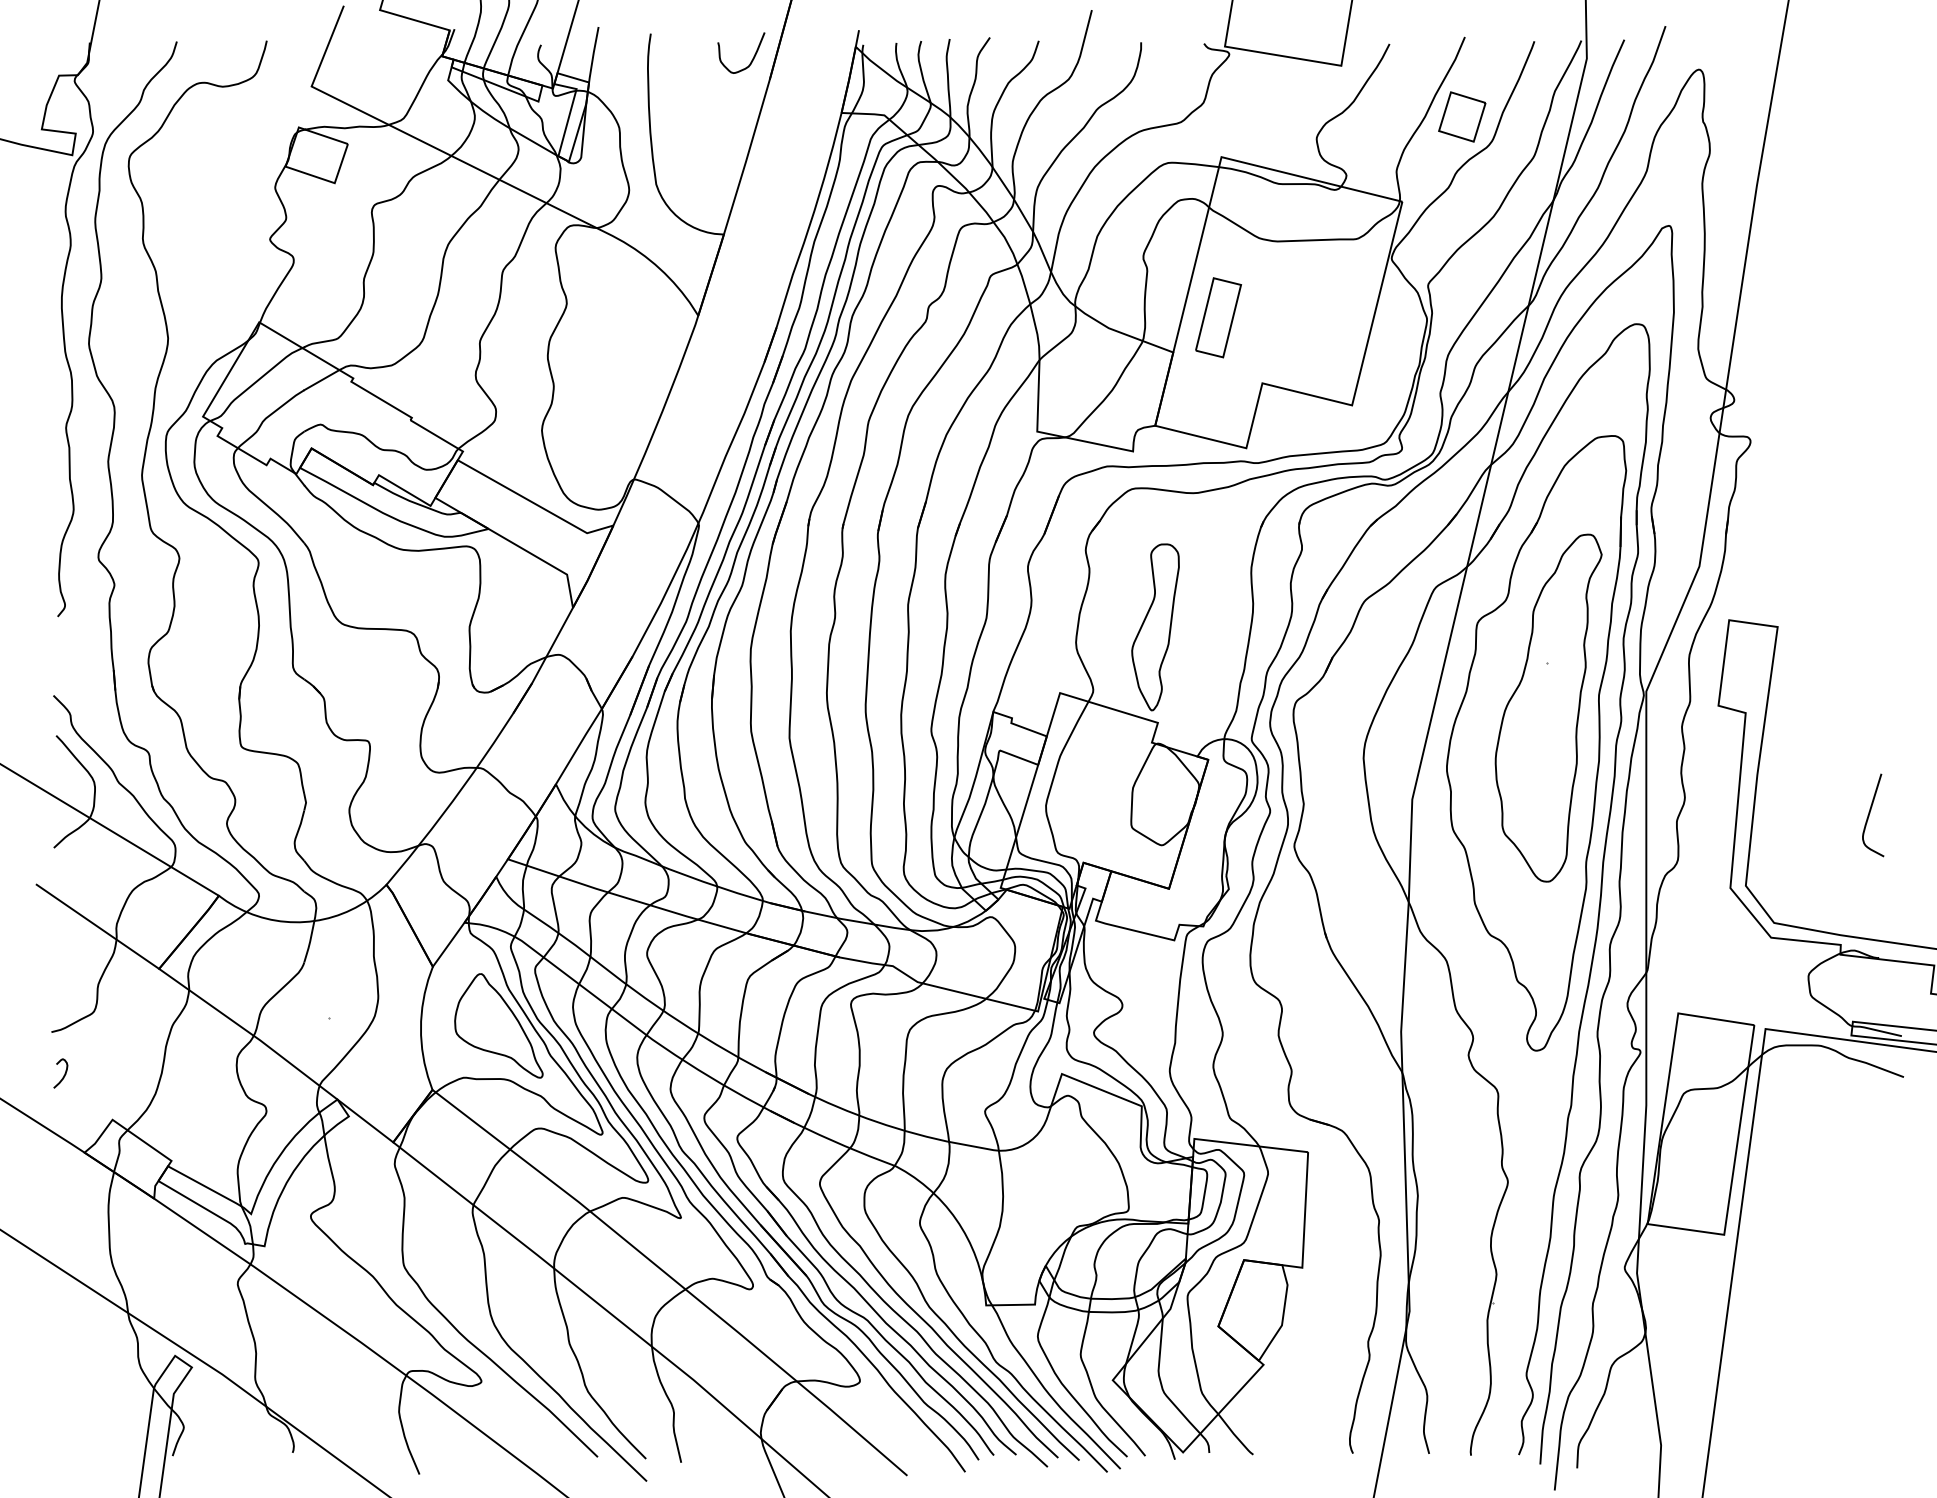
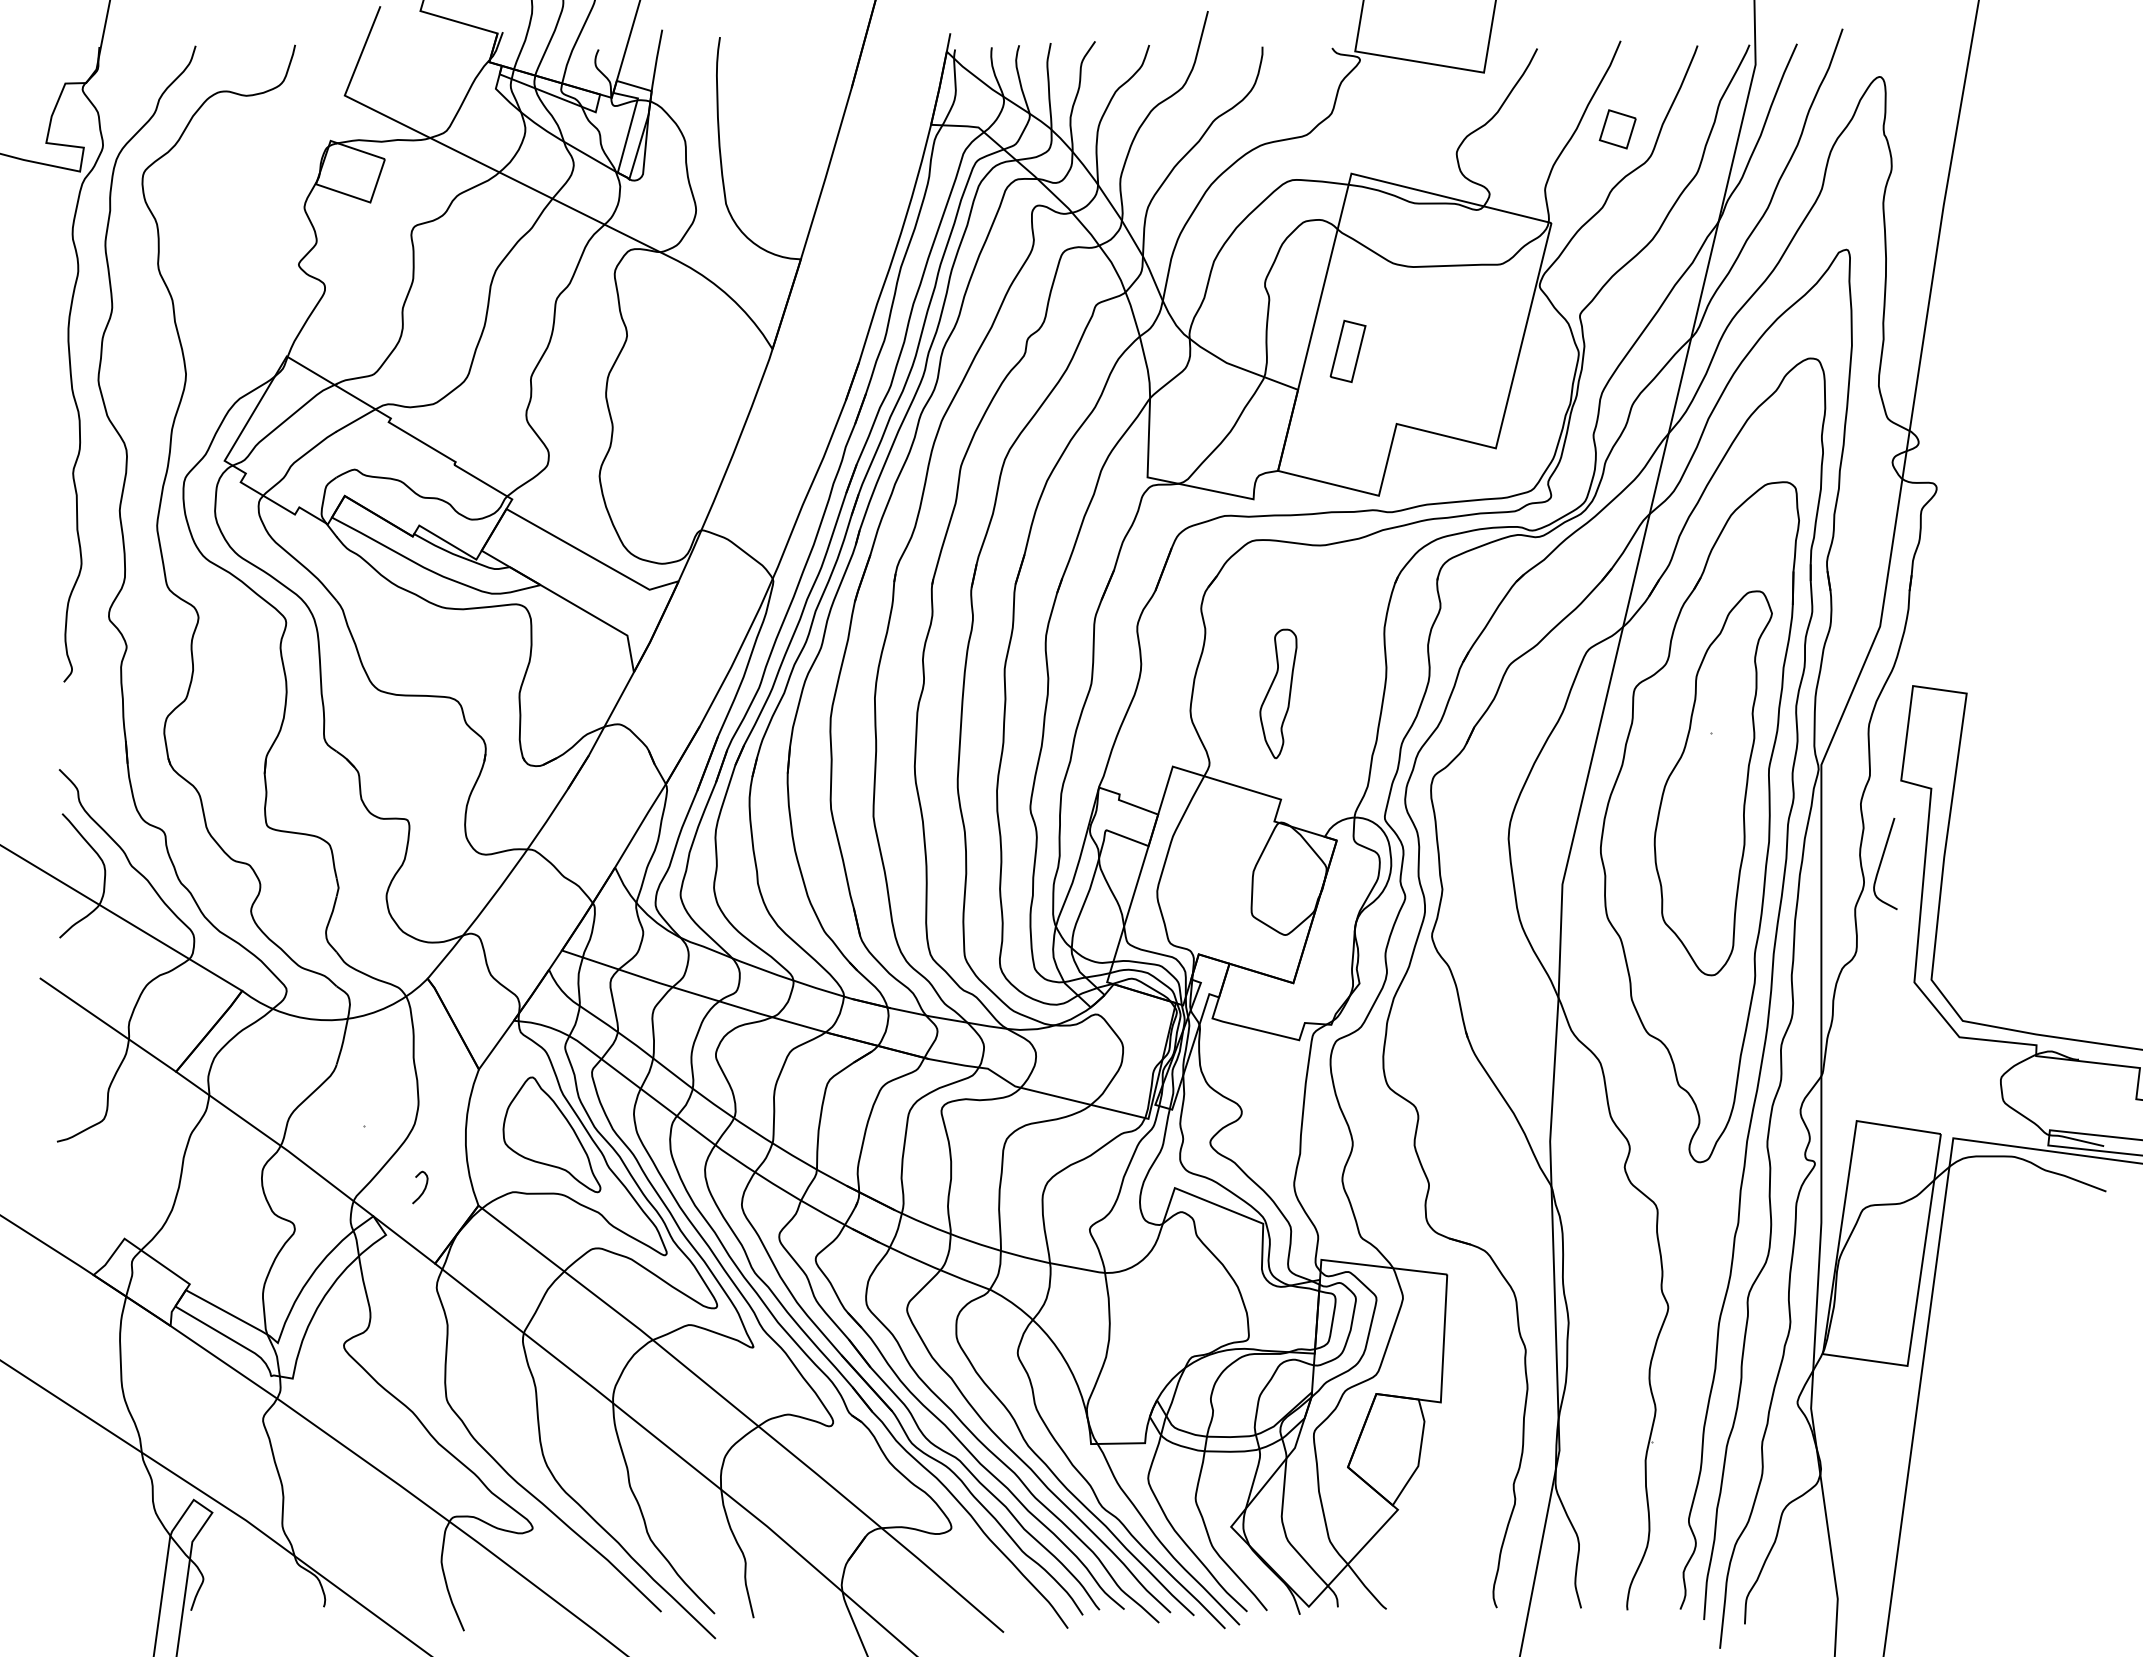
curve: (752, 58) -> (832, 64), removed
part: (1462, 117) -> (1617, 129), size x0.7
part: (1217, 317) -> (1347, 351), size x0.7
part: (1155, 626) -> (1278, 693), size x0.7
curve: (1869, 815) -> (1881, 864), moved
curve: (63, 1075) -> (423, 1189), moved

